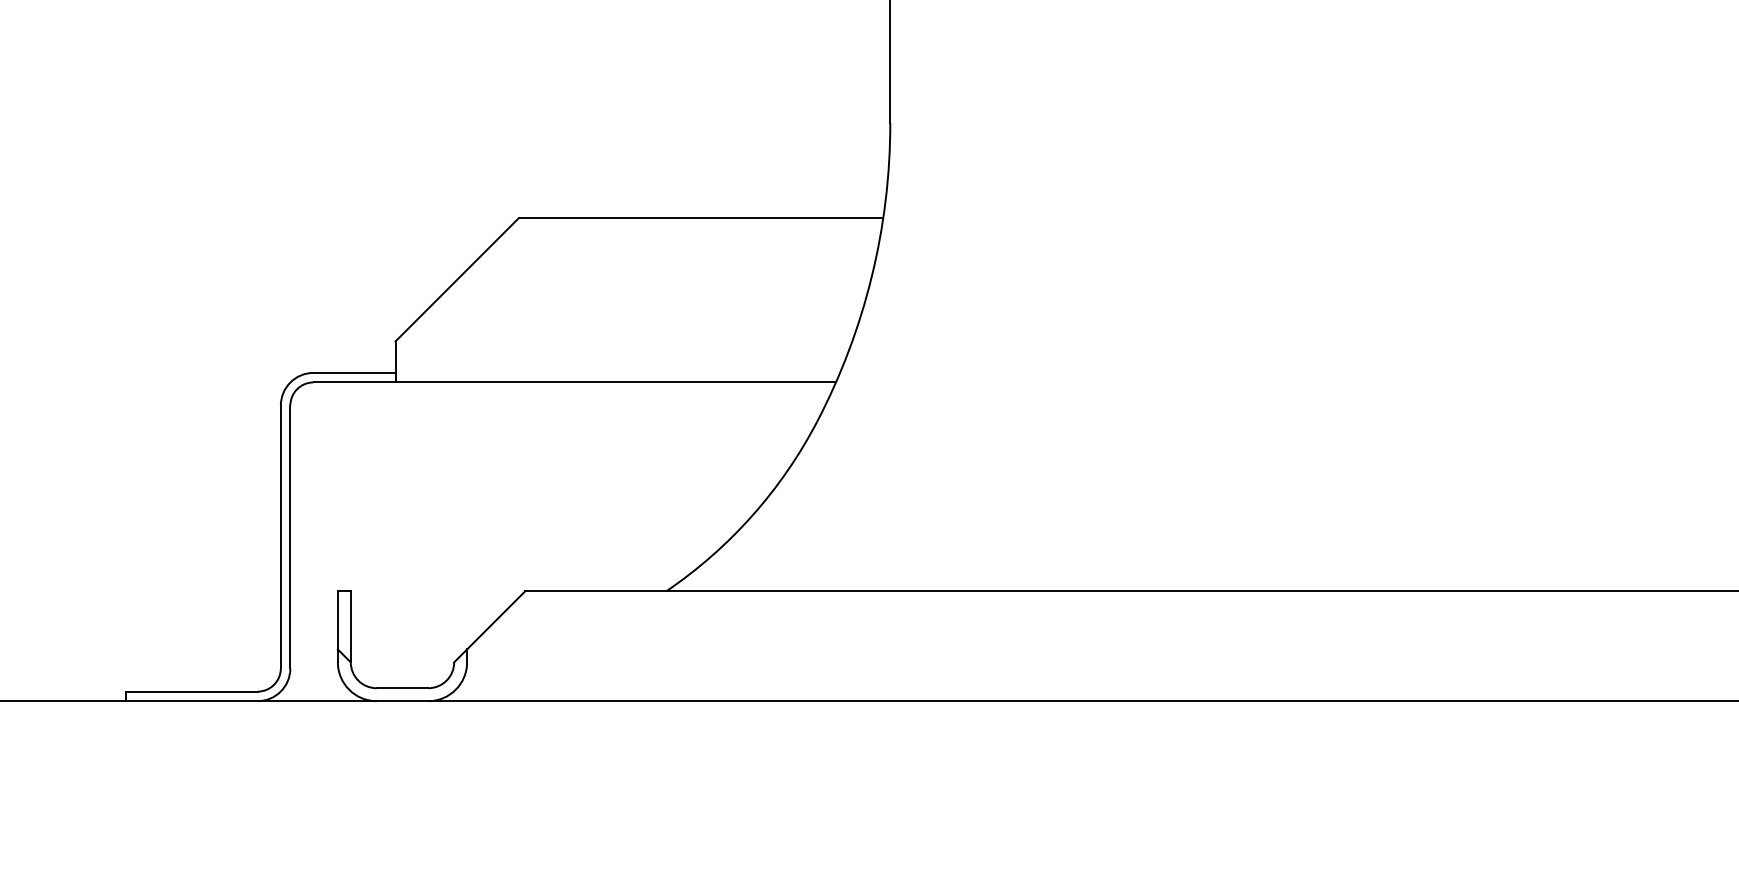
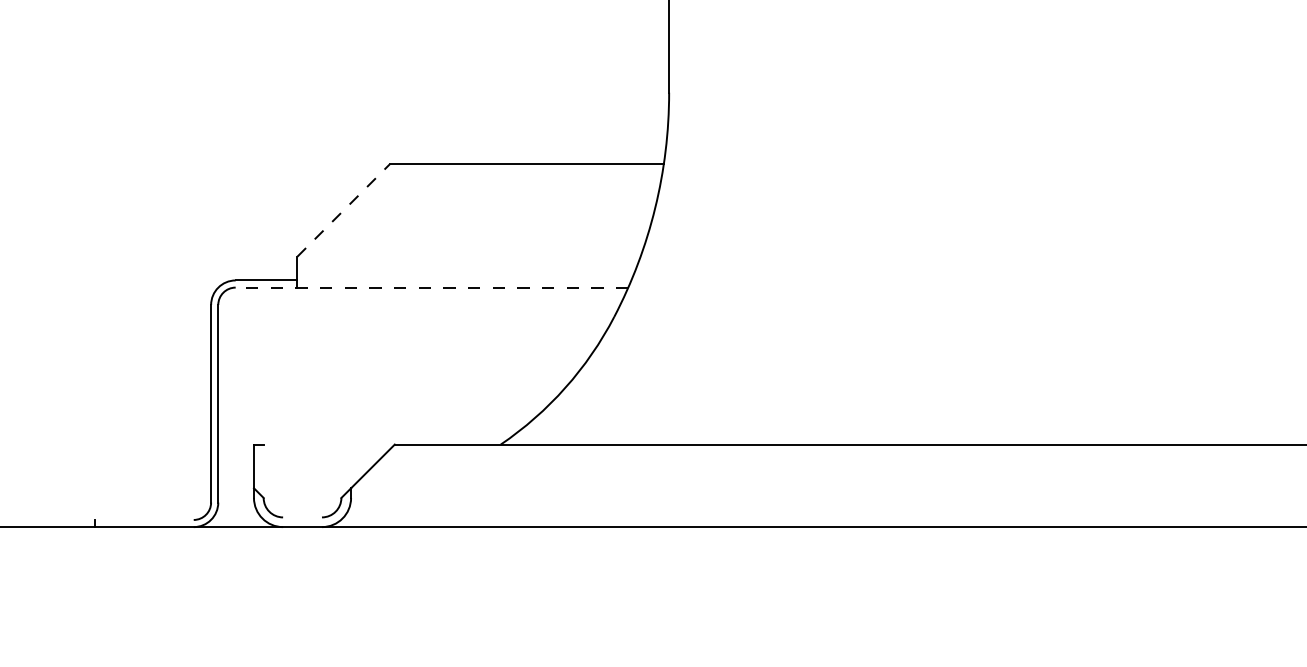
line: (457, 279) -> (343, 210), solid -> dashed
line: (574, 382) -> (431, 287), solid -> dashed
line: (350, 626) -> (263, 471), removed
line: (402, 688) -> (302, 517), removed
line: (191, 691) -> (143, 519), removed

